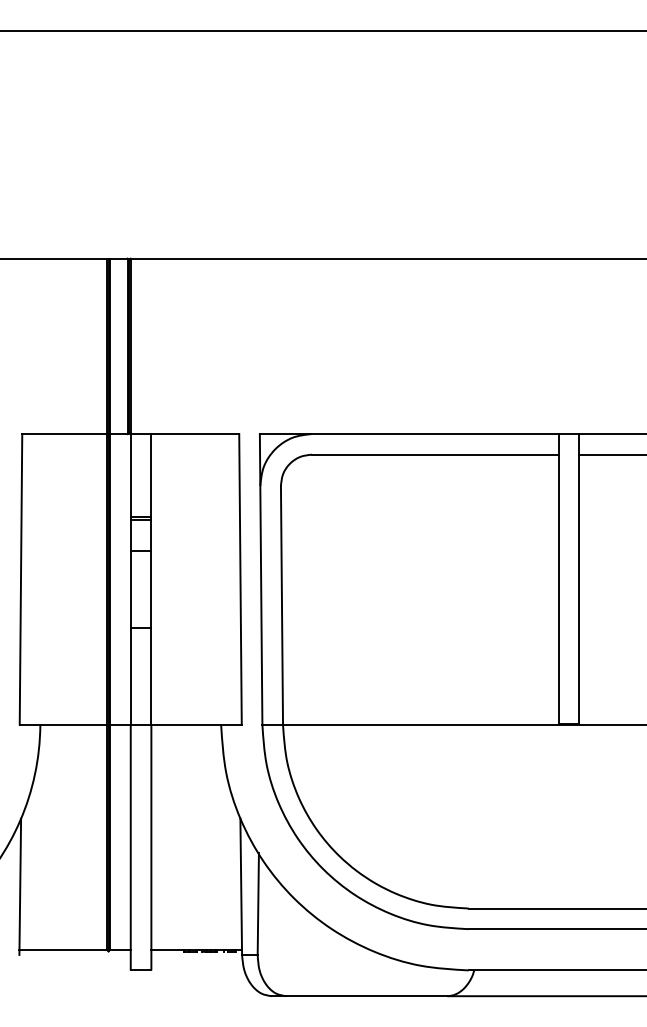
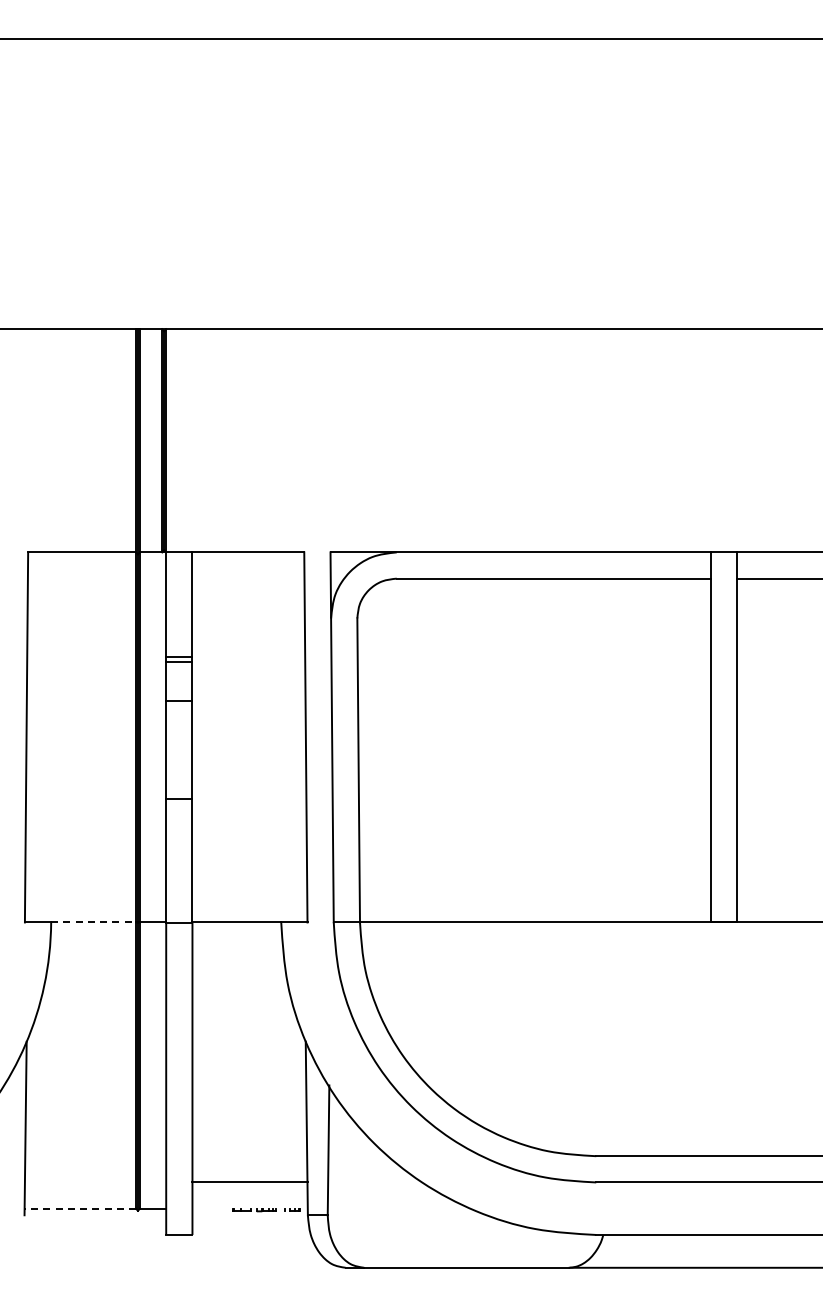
line: (74, 724) -> (94, 922), solid -> dashed
line: (63, 949) -> (80, 1208), solid -> dashed
line: (196, 949) -> (250, 1181), moved

